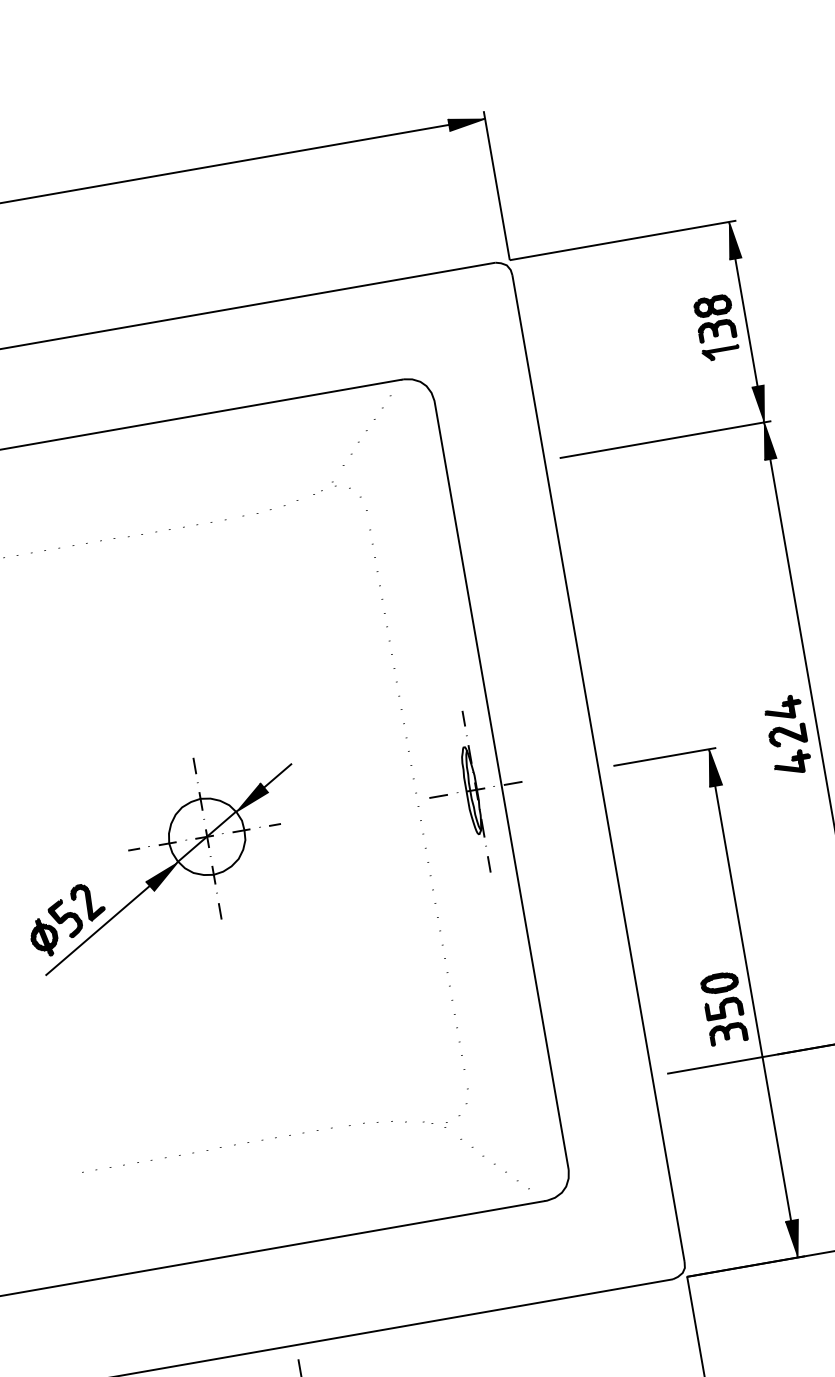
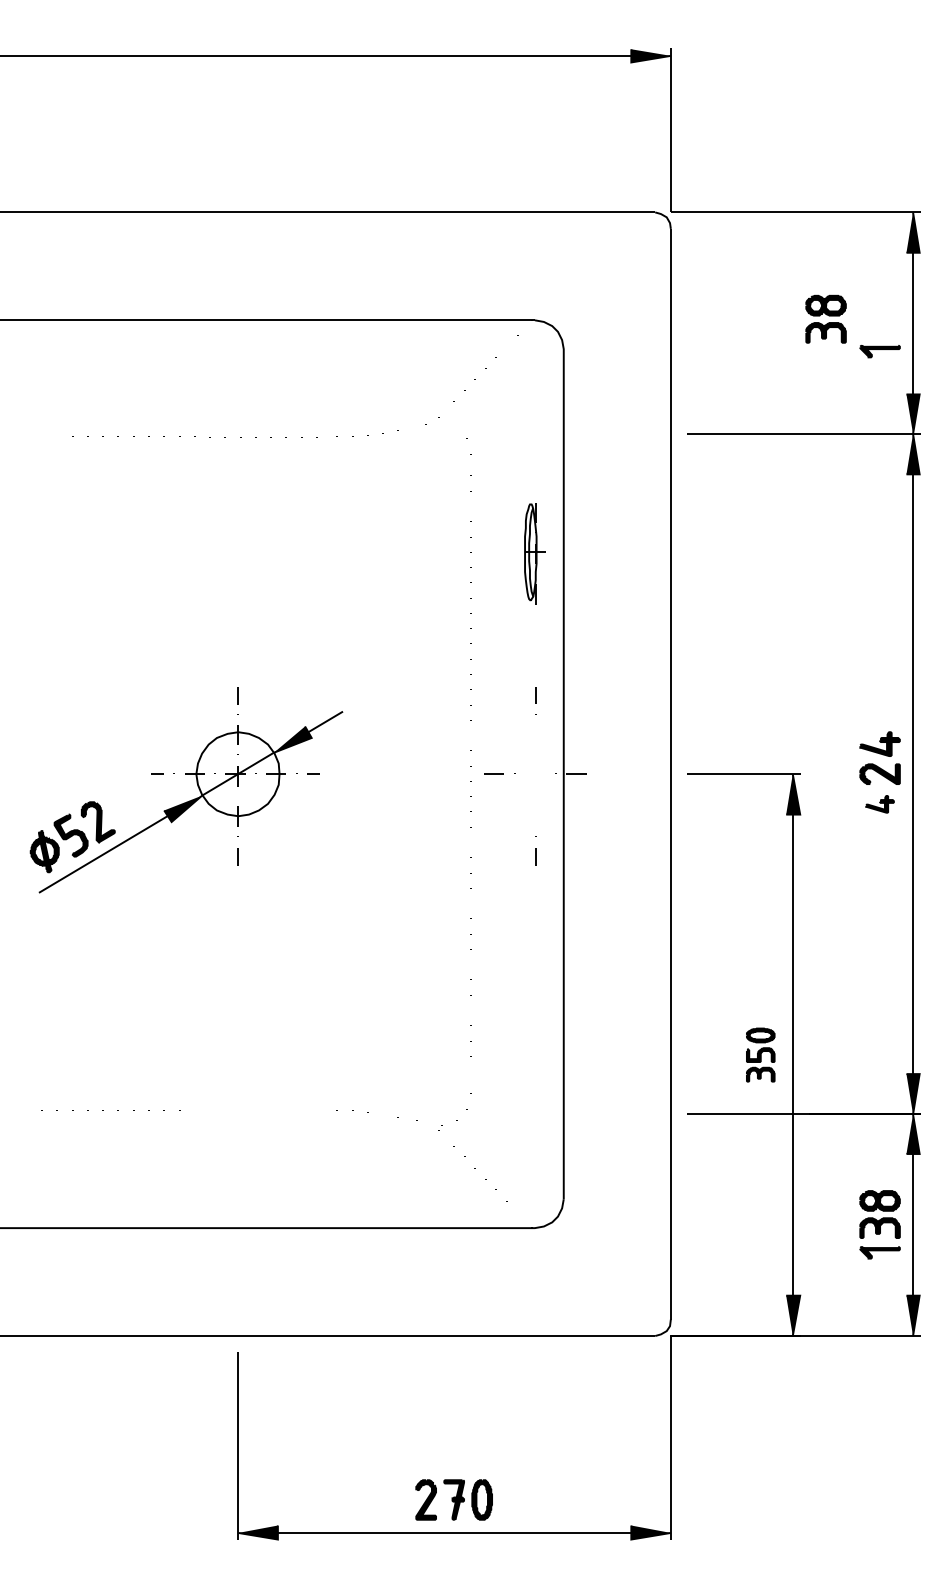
part: (714, 317) -> (825, 318), moved
part: (792, 762) -> (879, 804), size x0.7
part: (475, 791) -> (534, 553), moved
part: (723, 1007) -> (760, 1054), size x0.7

